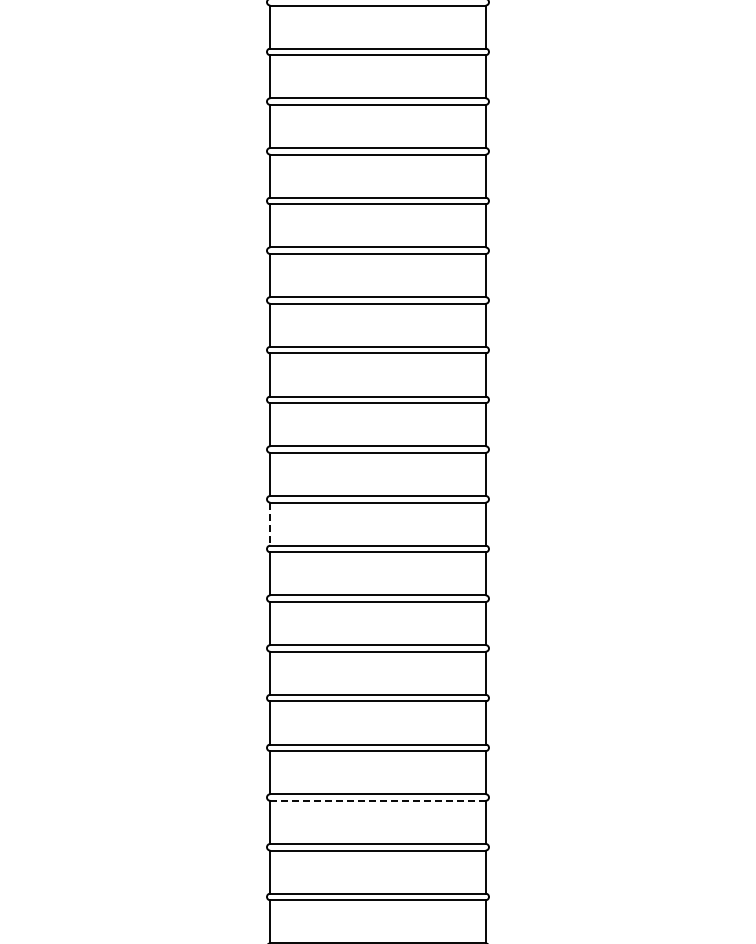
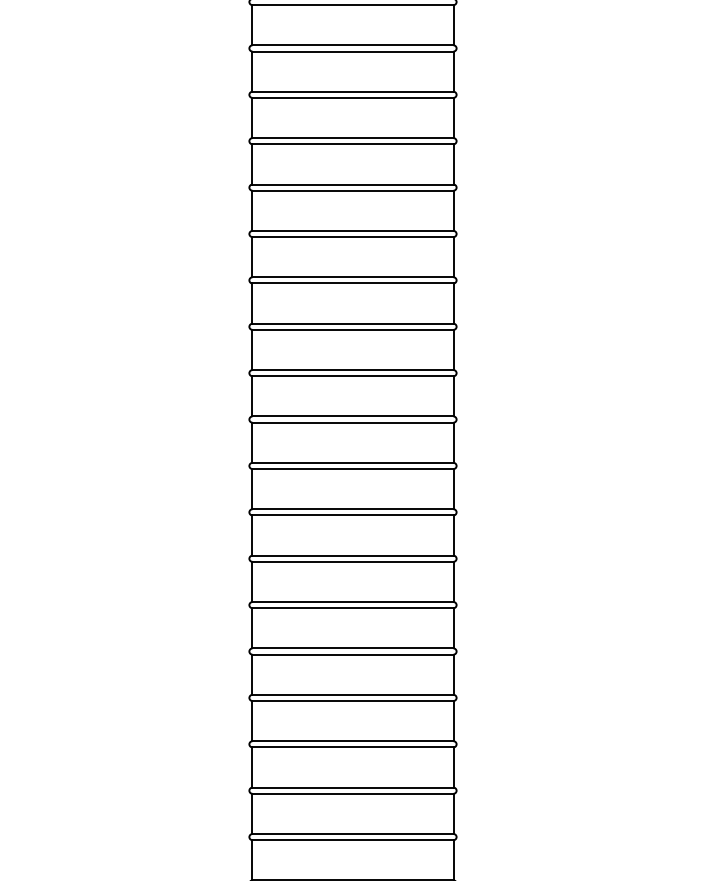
line: (270, 524) -> (252, 489), dashed -> solid
line: (377, 800) -> (352, 747), dashed -> solid

